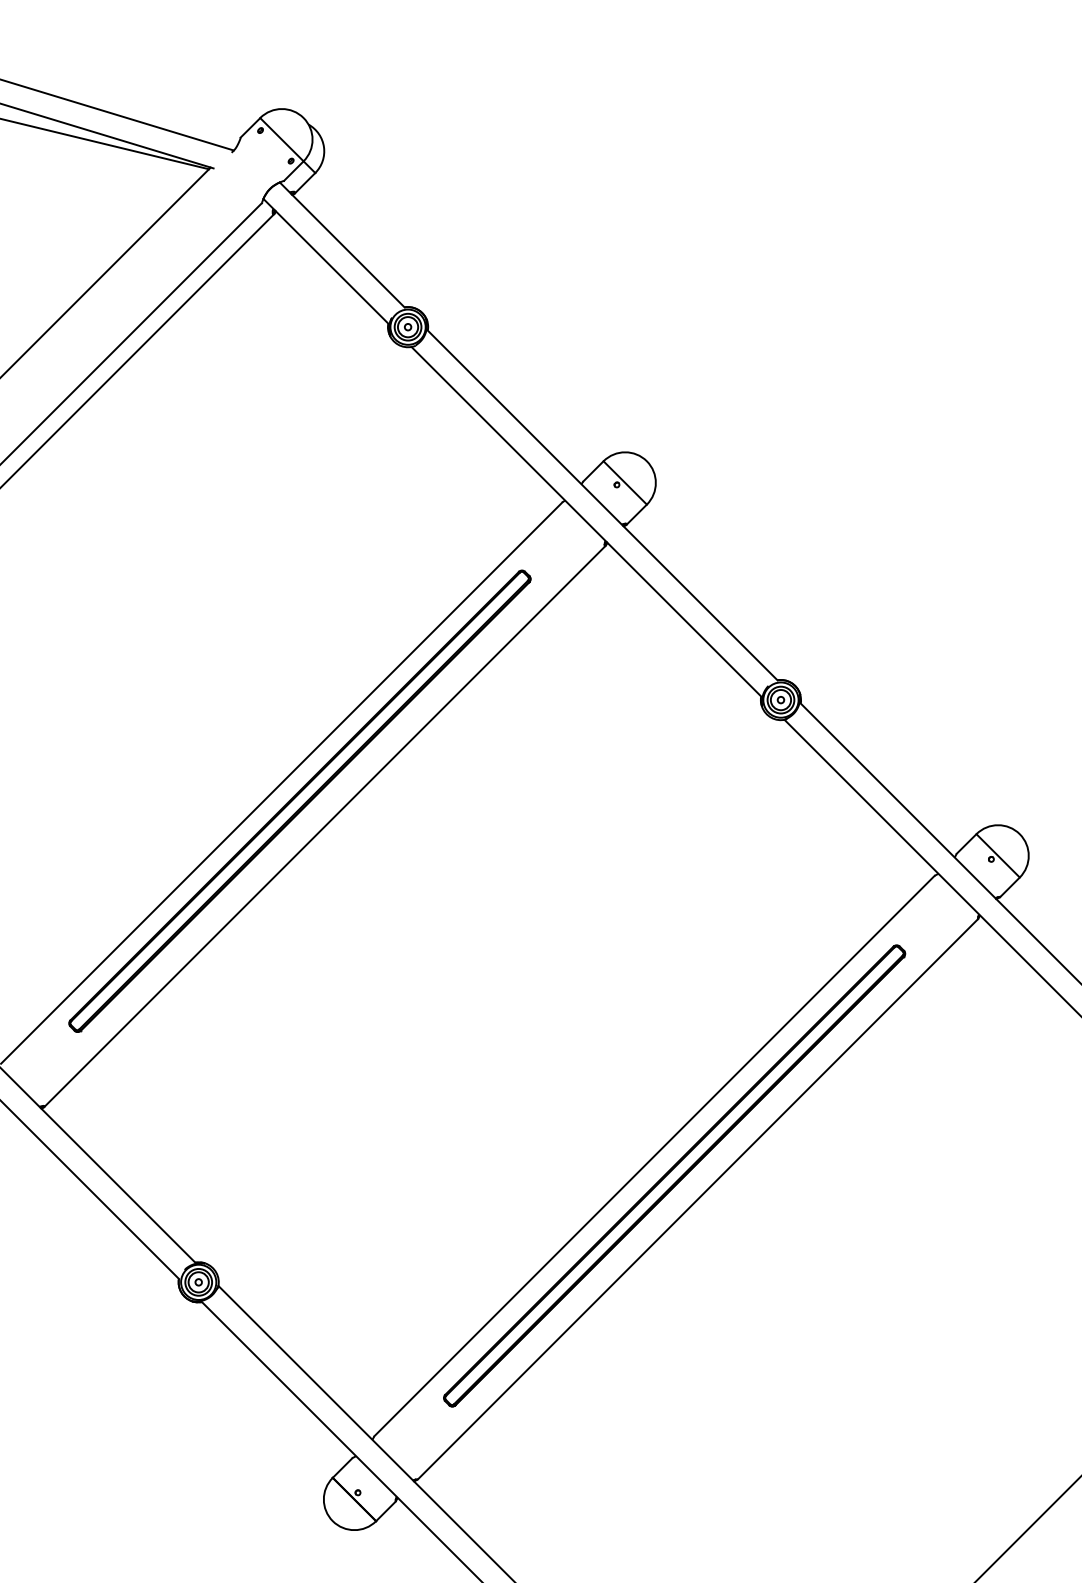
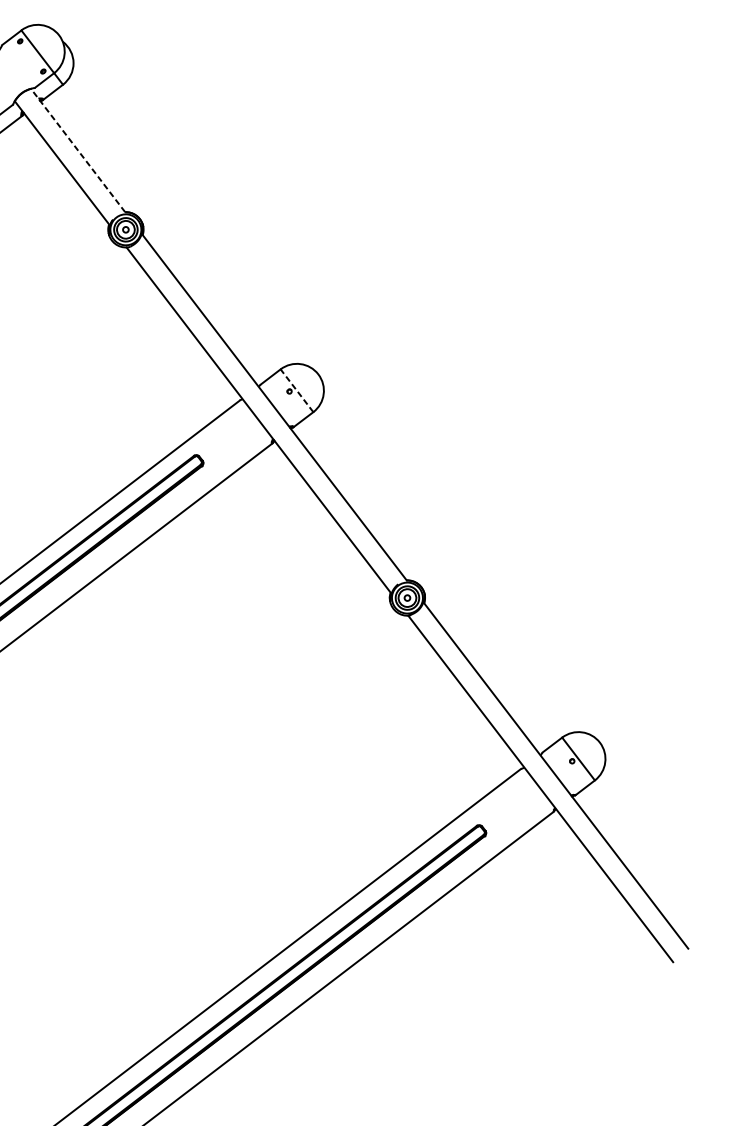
line: (341, 244) -> (77, 150), solid -> dashed
line: (625, 482) -> (297, 390), solid -> dashed

